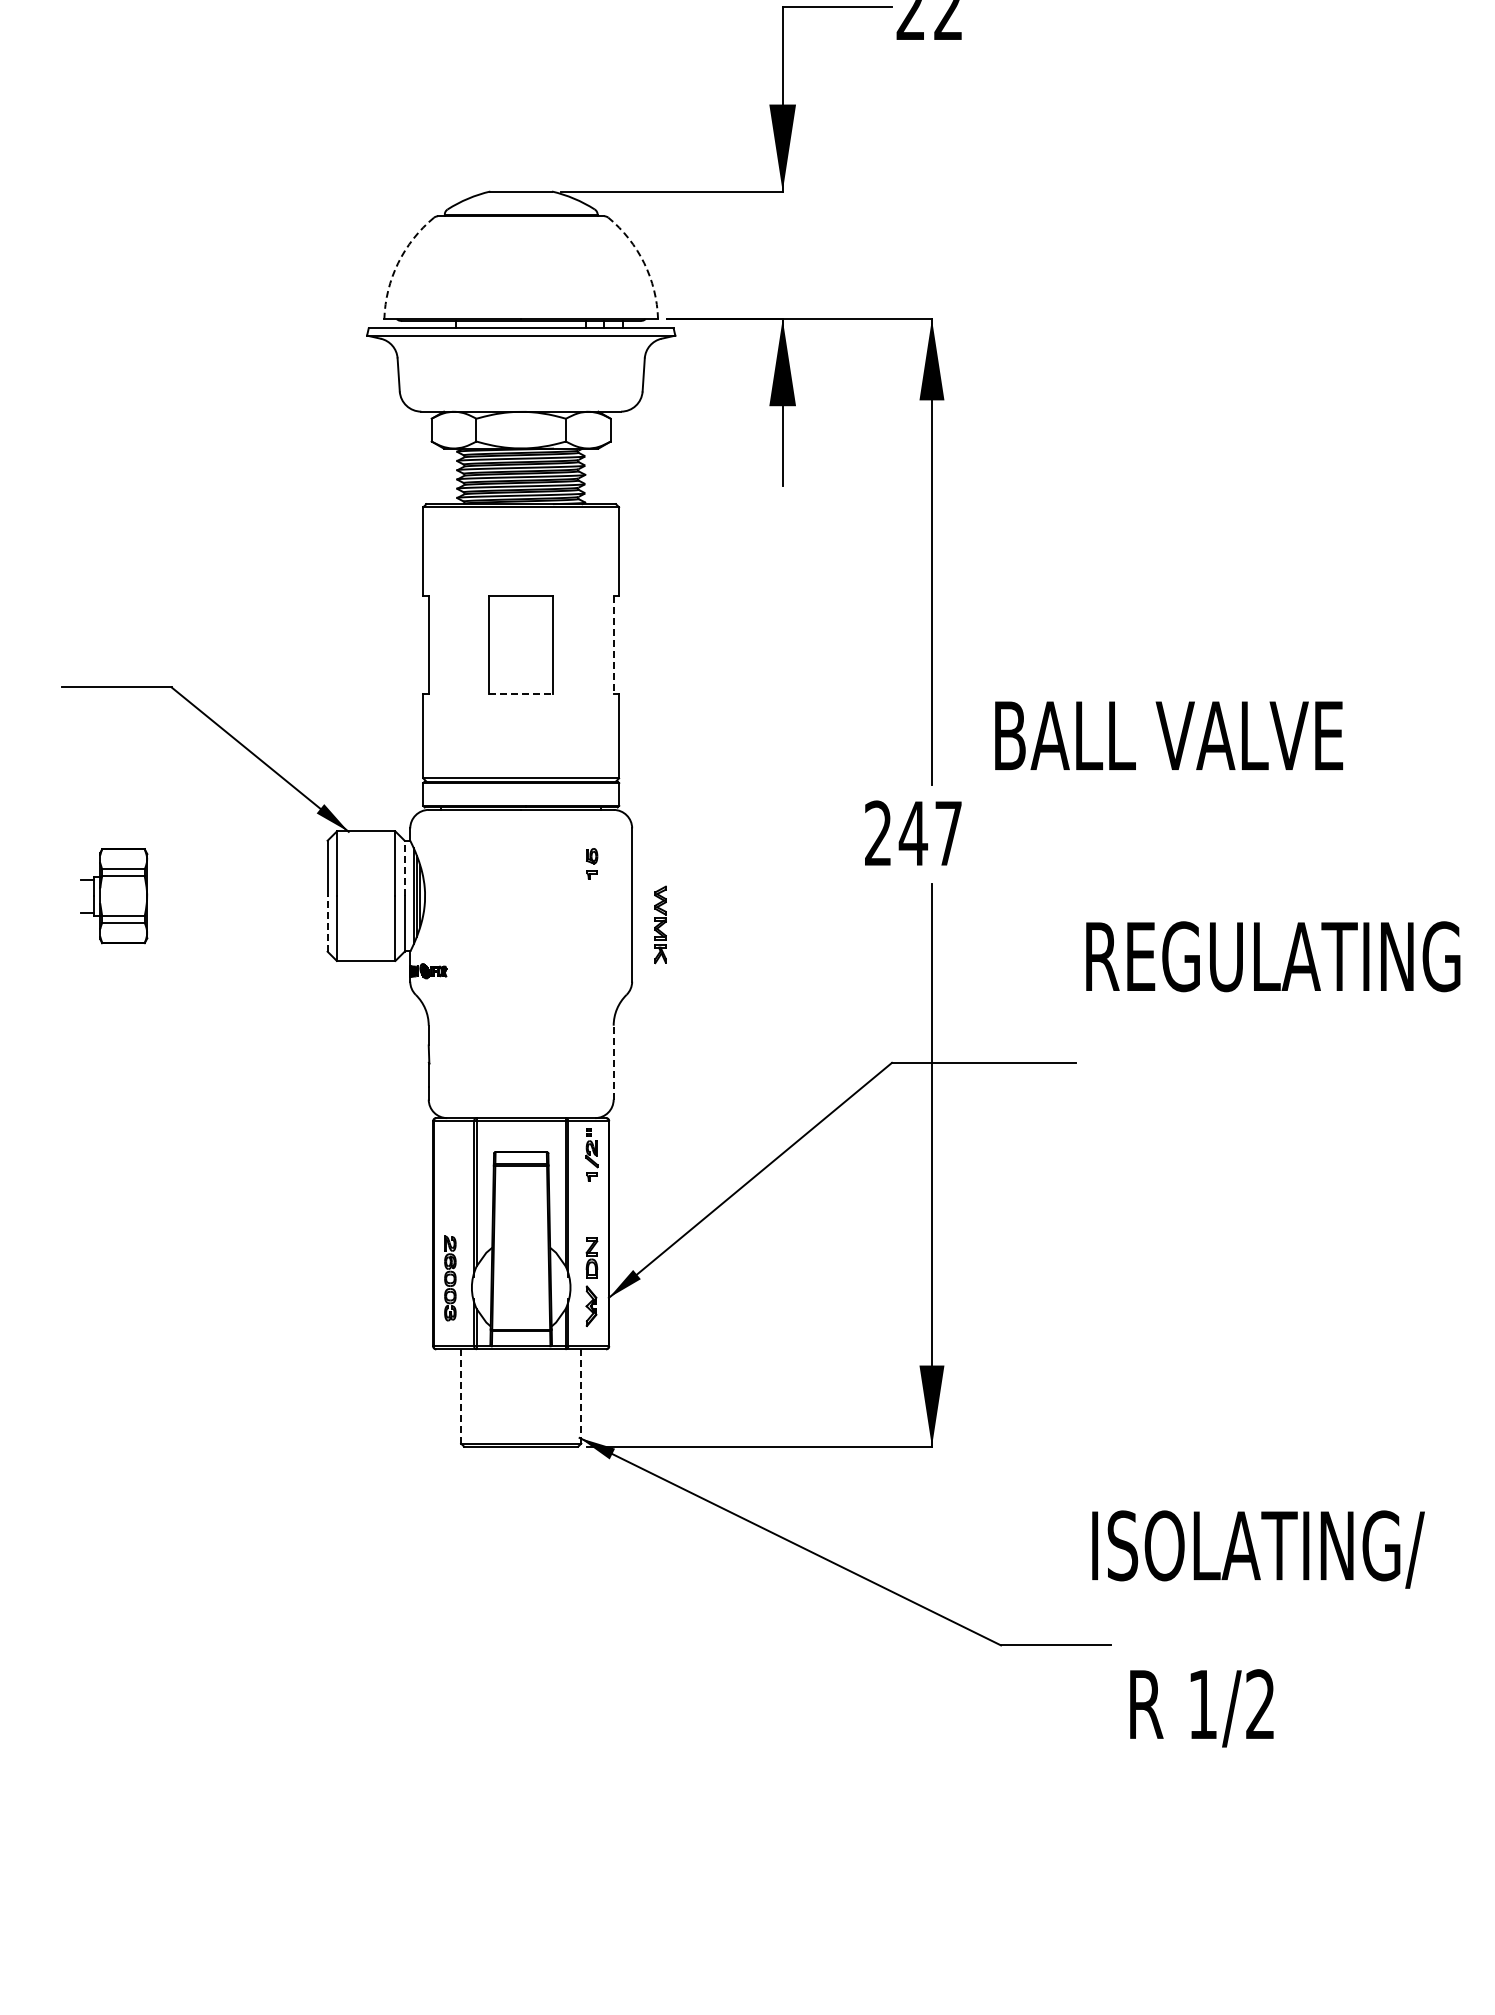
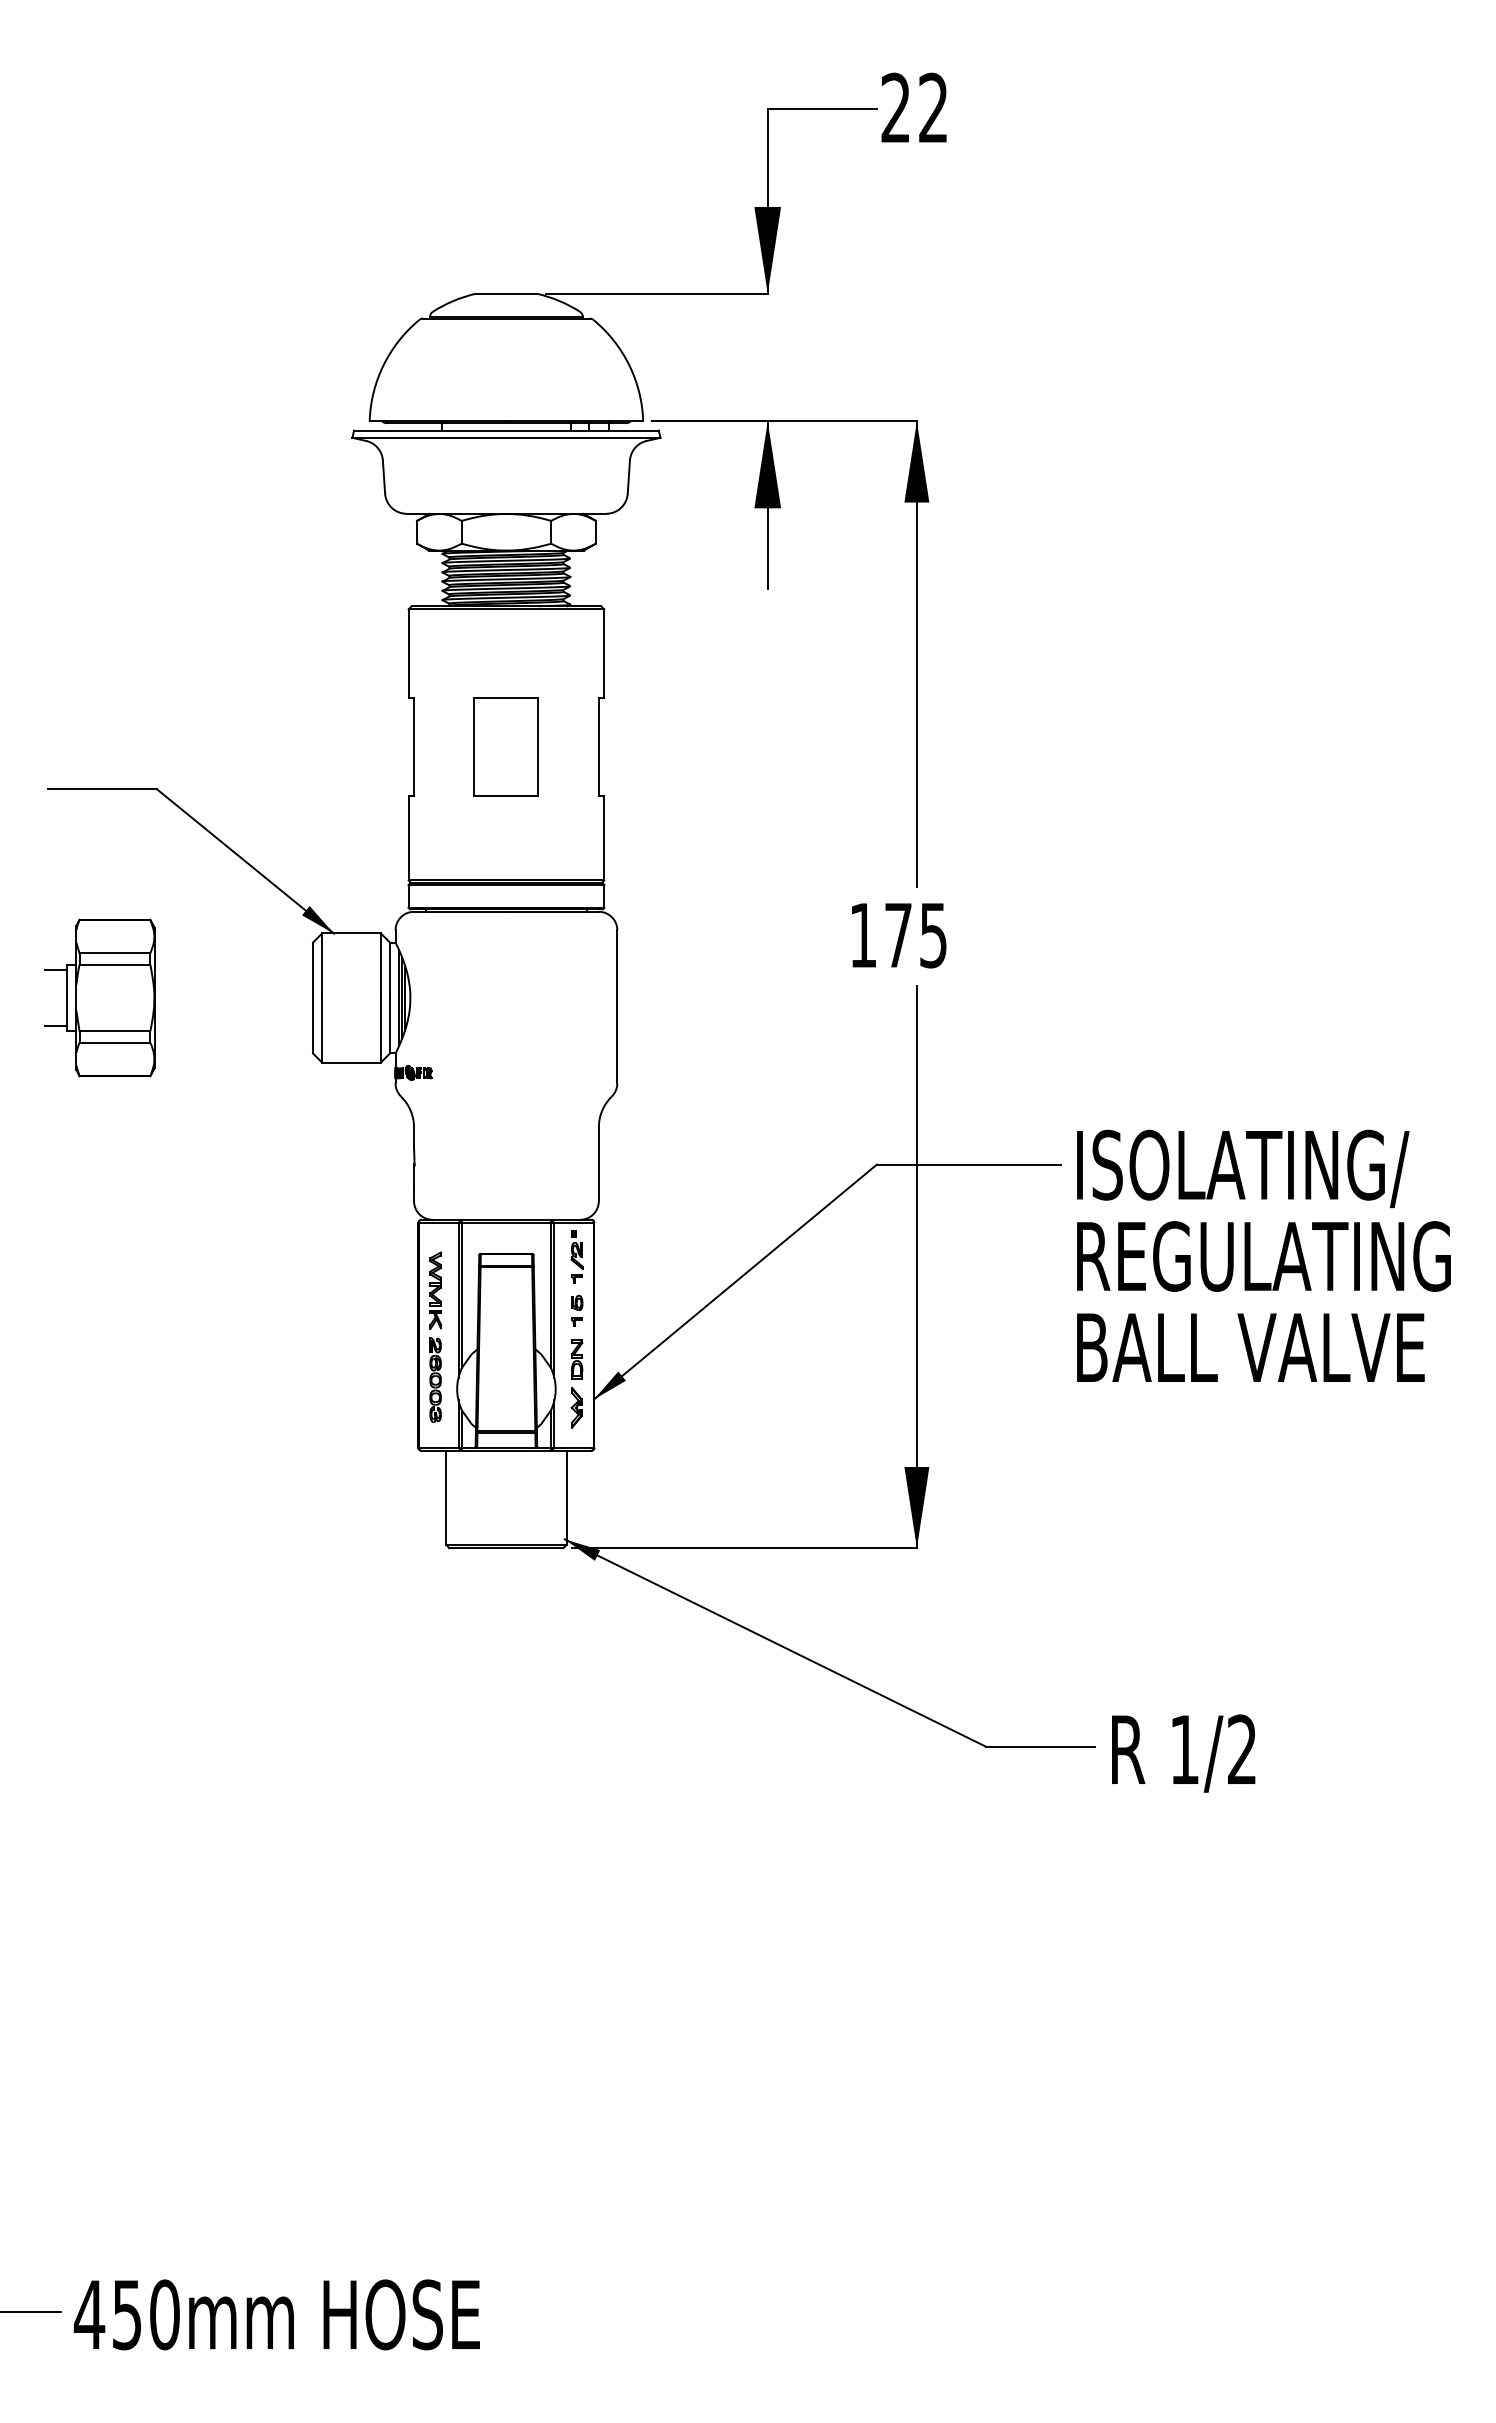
arc: (398, 263) -> (383, 365), dashed -> solid
arc: (644, 263) -> (629, 365), dashed -> solid
line: (613, 645) -> (598, 747), dashed -> solid
line: (521, 694) -> (506, 796), dashed -> solid
text: (1168, 735) -> (1250, 1347), moved
text: (913, 833) -> (898, 935), 247 -> 175
part: (592, 863) -> (577, 1310), moved
line: (405, 868) -> (390, 970), dashed -> solid
part: (113, 895) -> (99, 997), size x1.67
line: (328, 923) -> (313, 1025), dashed -> solid
part: (660, 924) -> (435, 1290), moved
text: (1272, 956) -> (1263, 1256), moved
line: (613, 1062) -> (598, 1164), dashed -> solid
line: (581, 1396) -> (566, 1497), dashed -> solid
line: (461, 1397) -> (446, 1498), dashed -> solid
text: (1258, 1549) -> (1243, 1168), moved
text: (1201, 1708) -> (1183, 1753), moved

